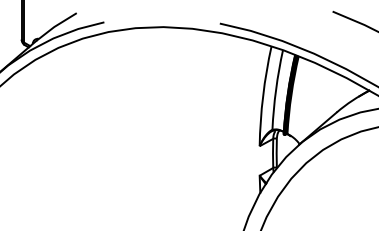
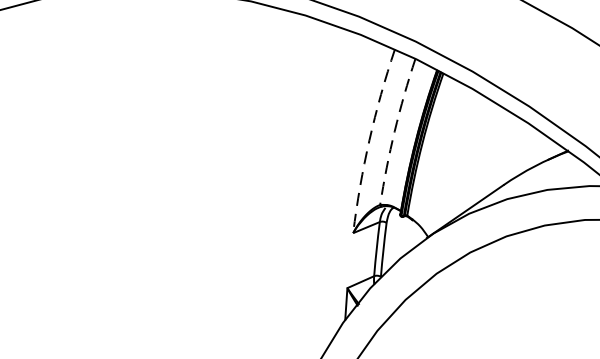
arc: (276, 89) -> (395, 130), solid -> dashed
arc: (263, 95) -> (370, 139), solid -> dashed

